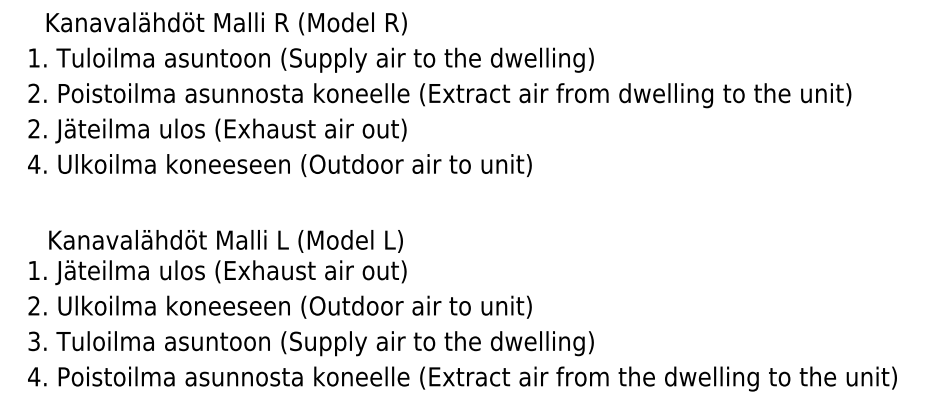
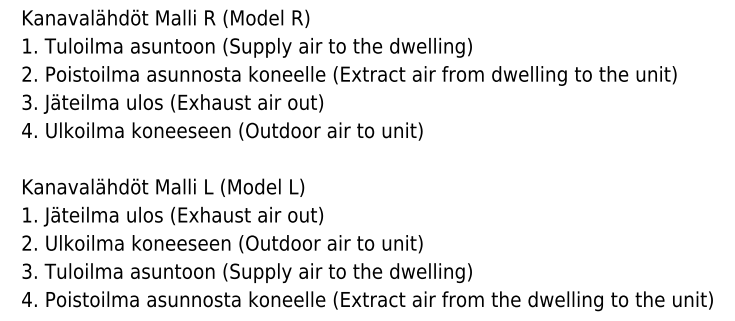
text: (227, 23) -> (166, 18), moved
text: (33, 129) -> (26, 102), 2. -> 3.
text: (226, 240) -> (163, 187), moved

